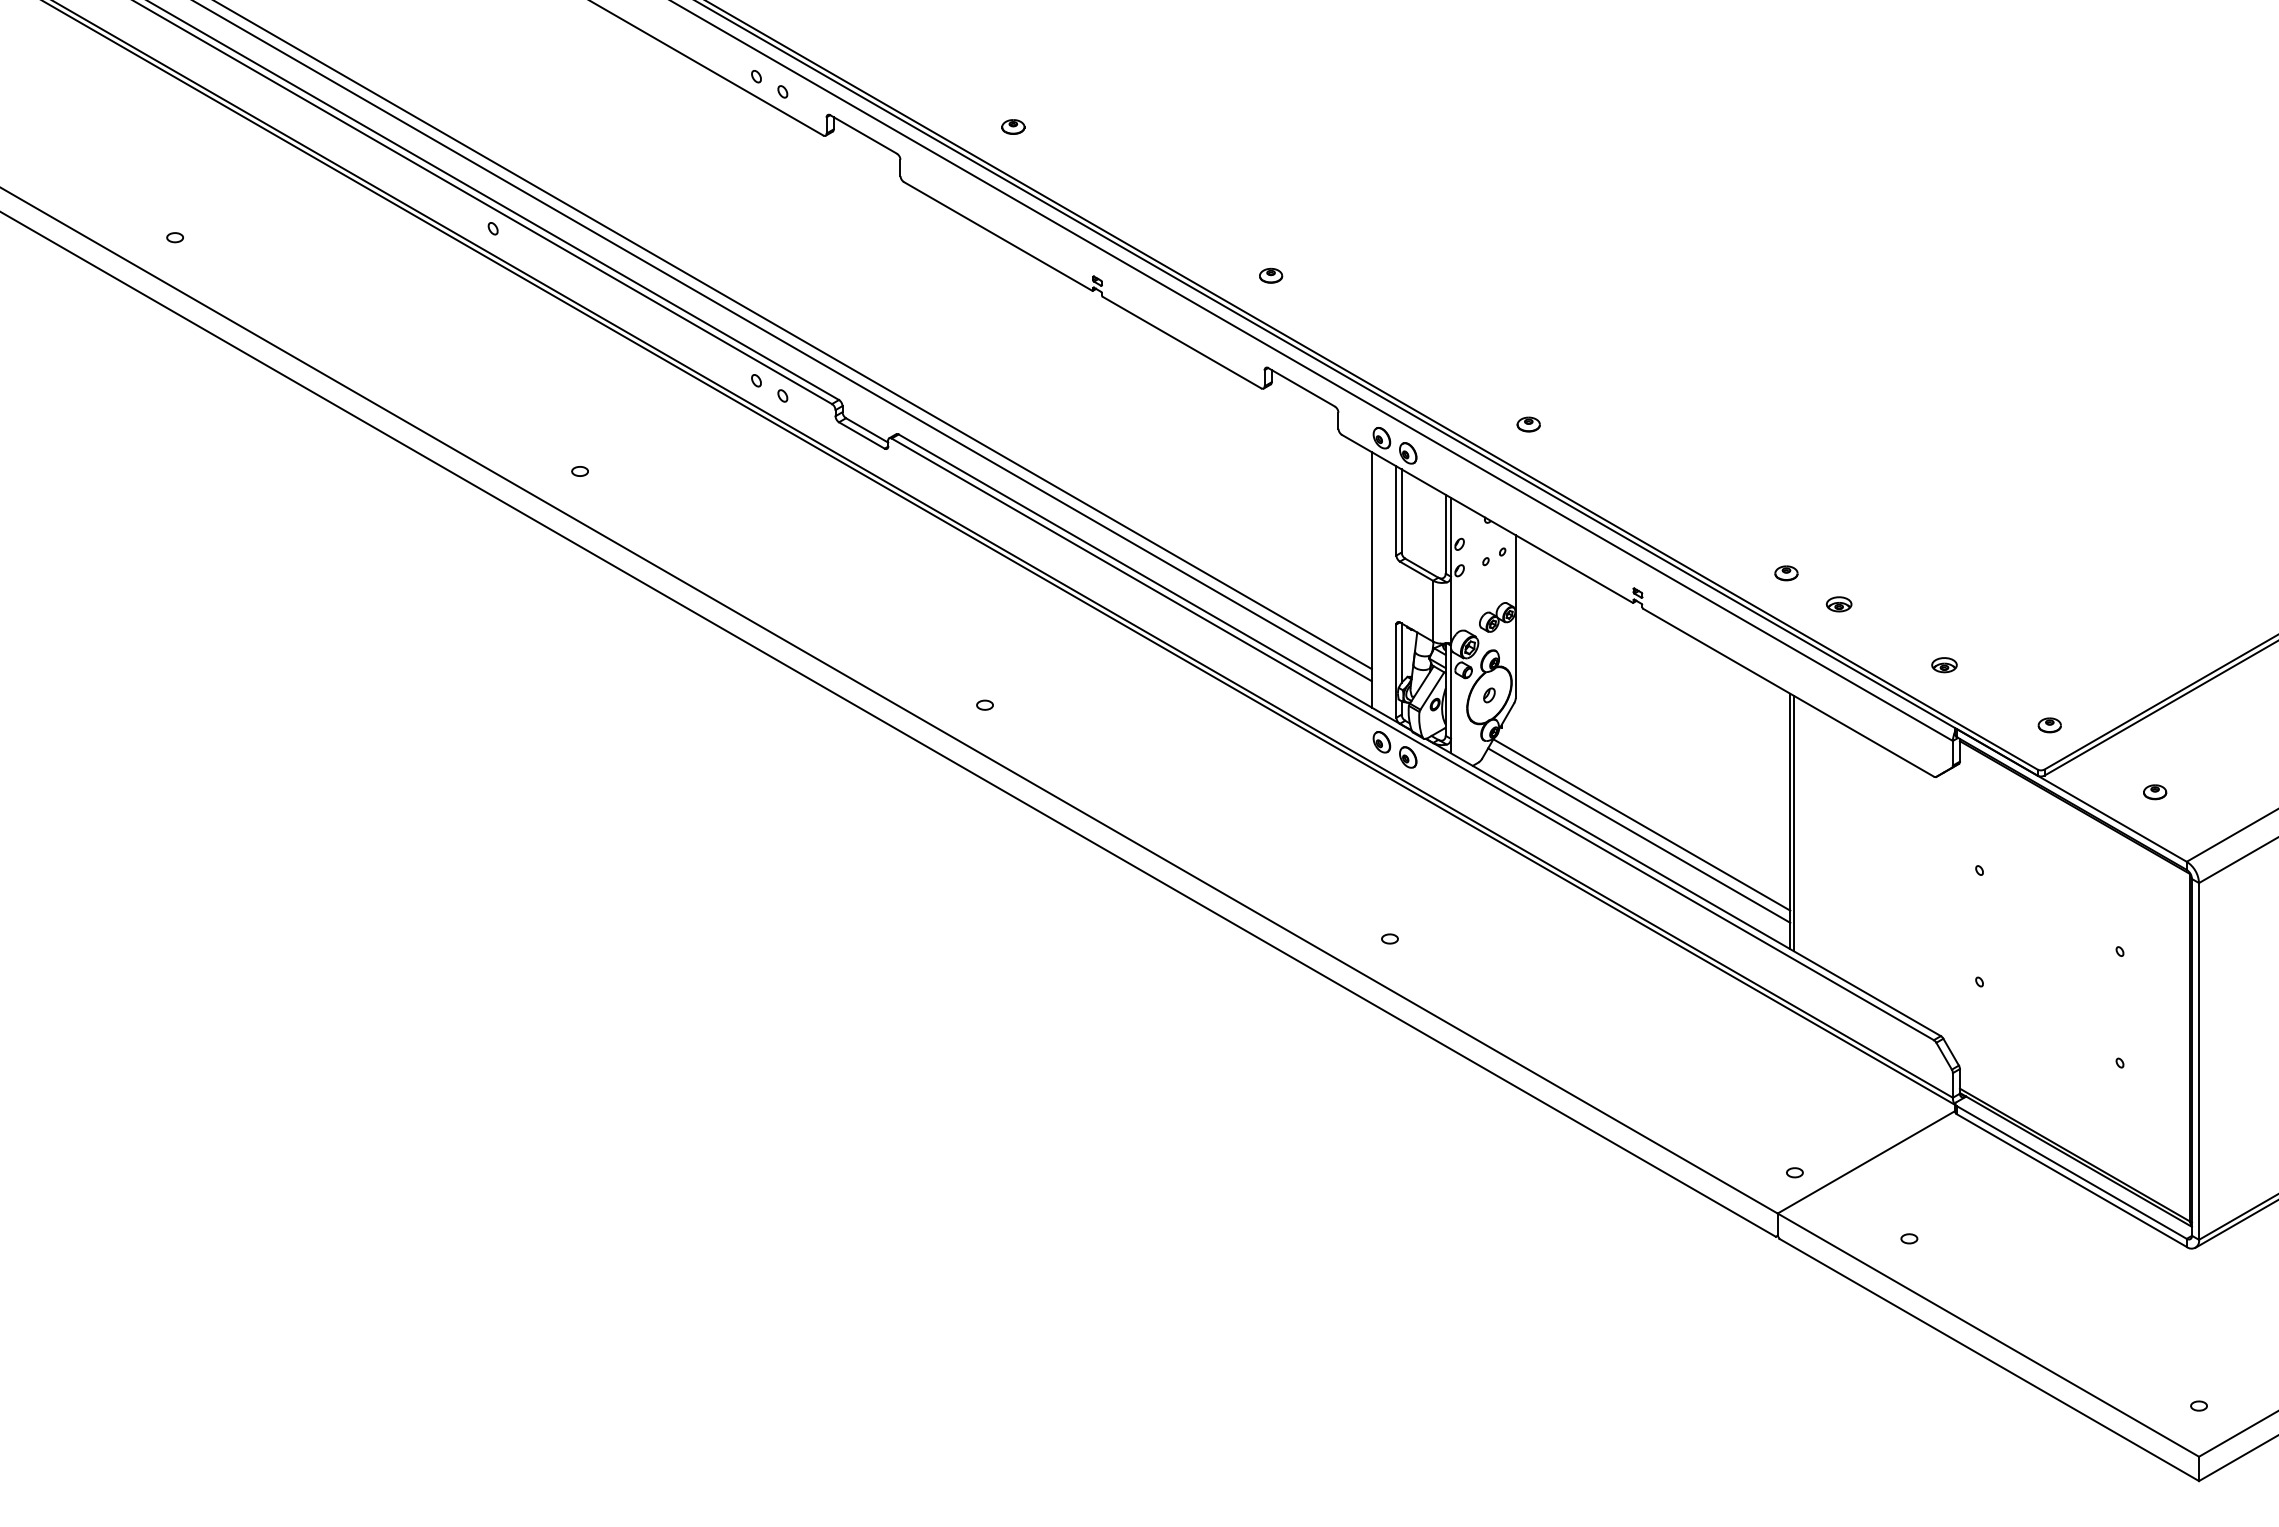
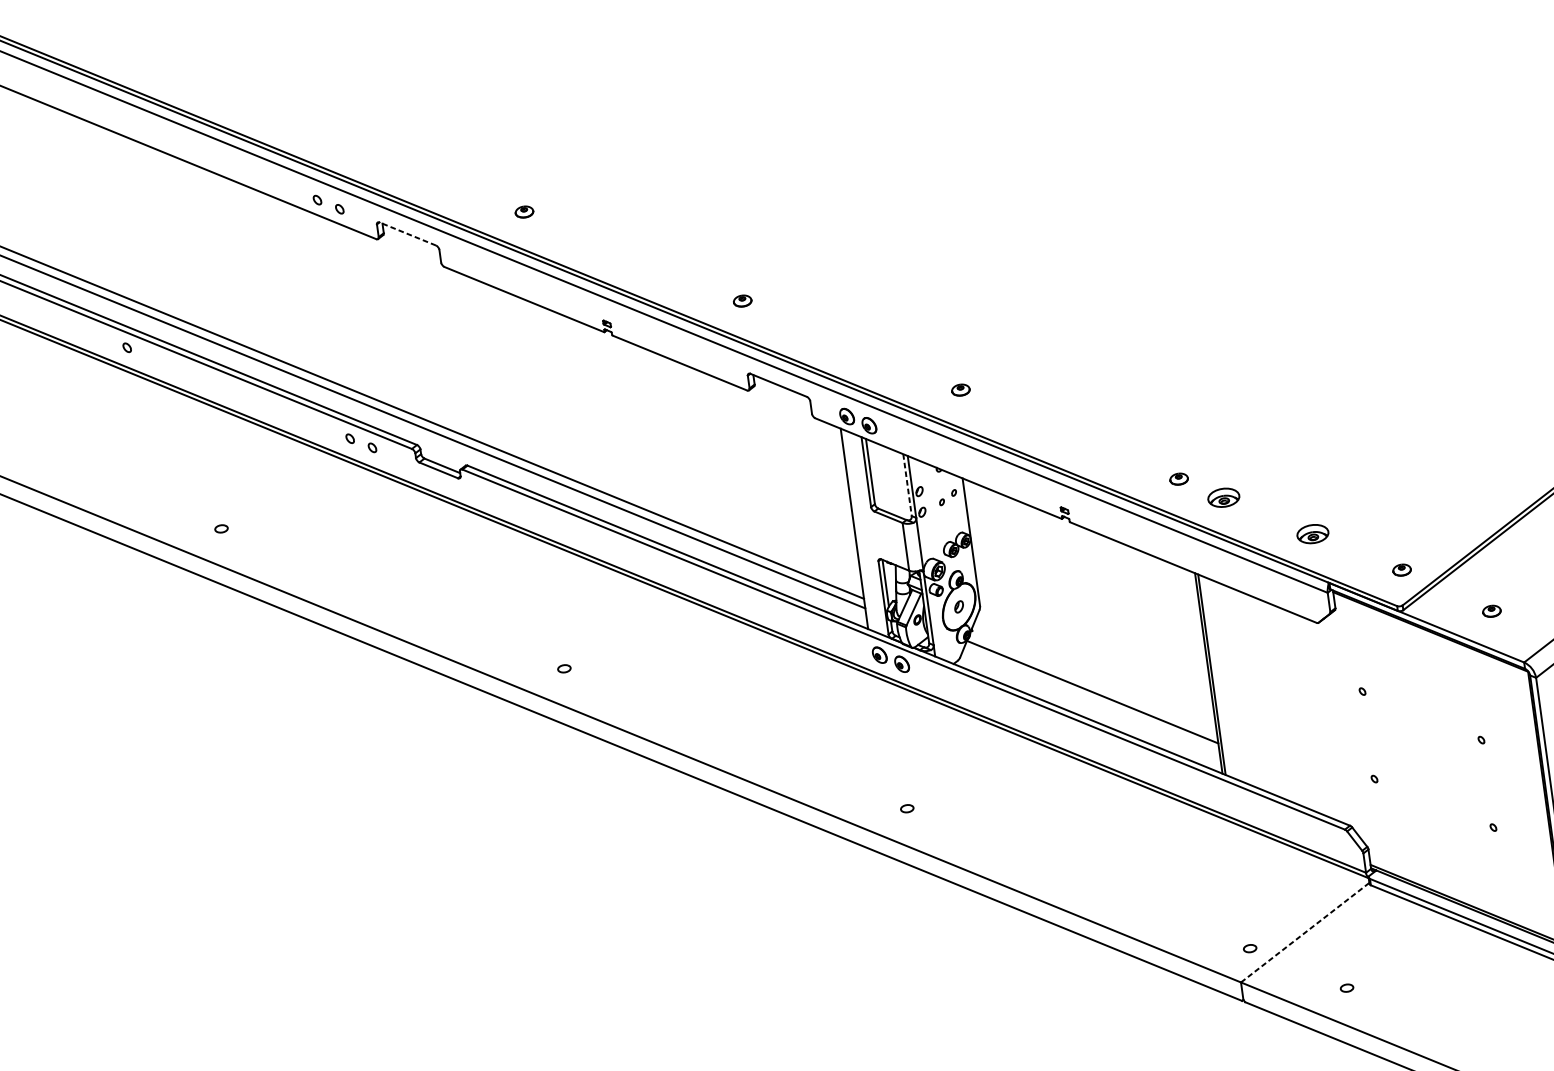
line: (863, 134) -> (407, 234), solid -> dashed
line: (1445, 534) -> (907, 485), solid -> dashed
part: (1838, 604) -> (1223, 498), size x1.6
part: (1944, 665) -> (1312, 534), size x1.6
line: (1639, 835) -> (1091, 700), removed
line: (1866, 1162) -> (1305, 932), solid -> dashed

